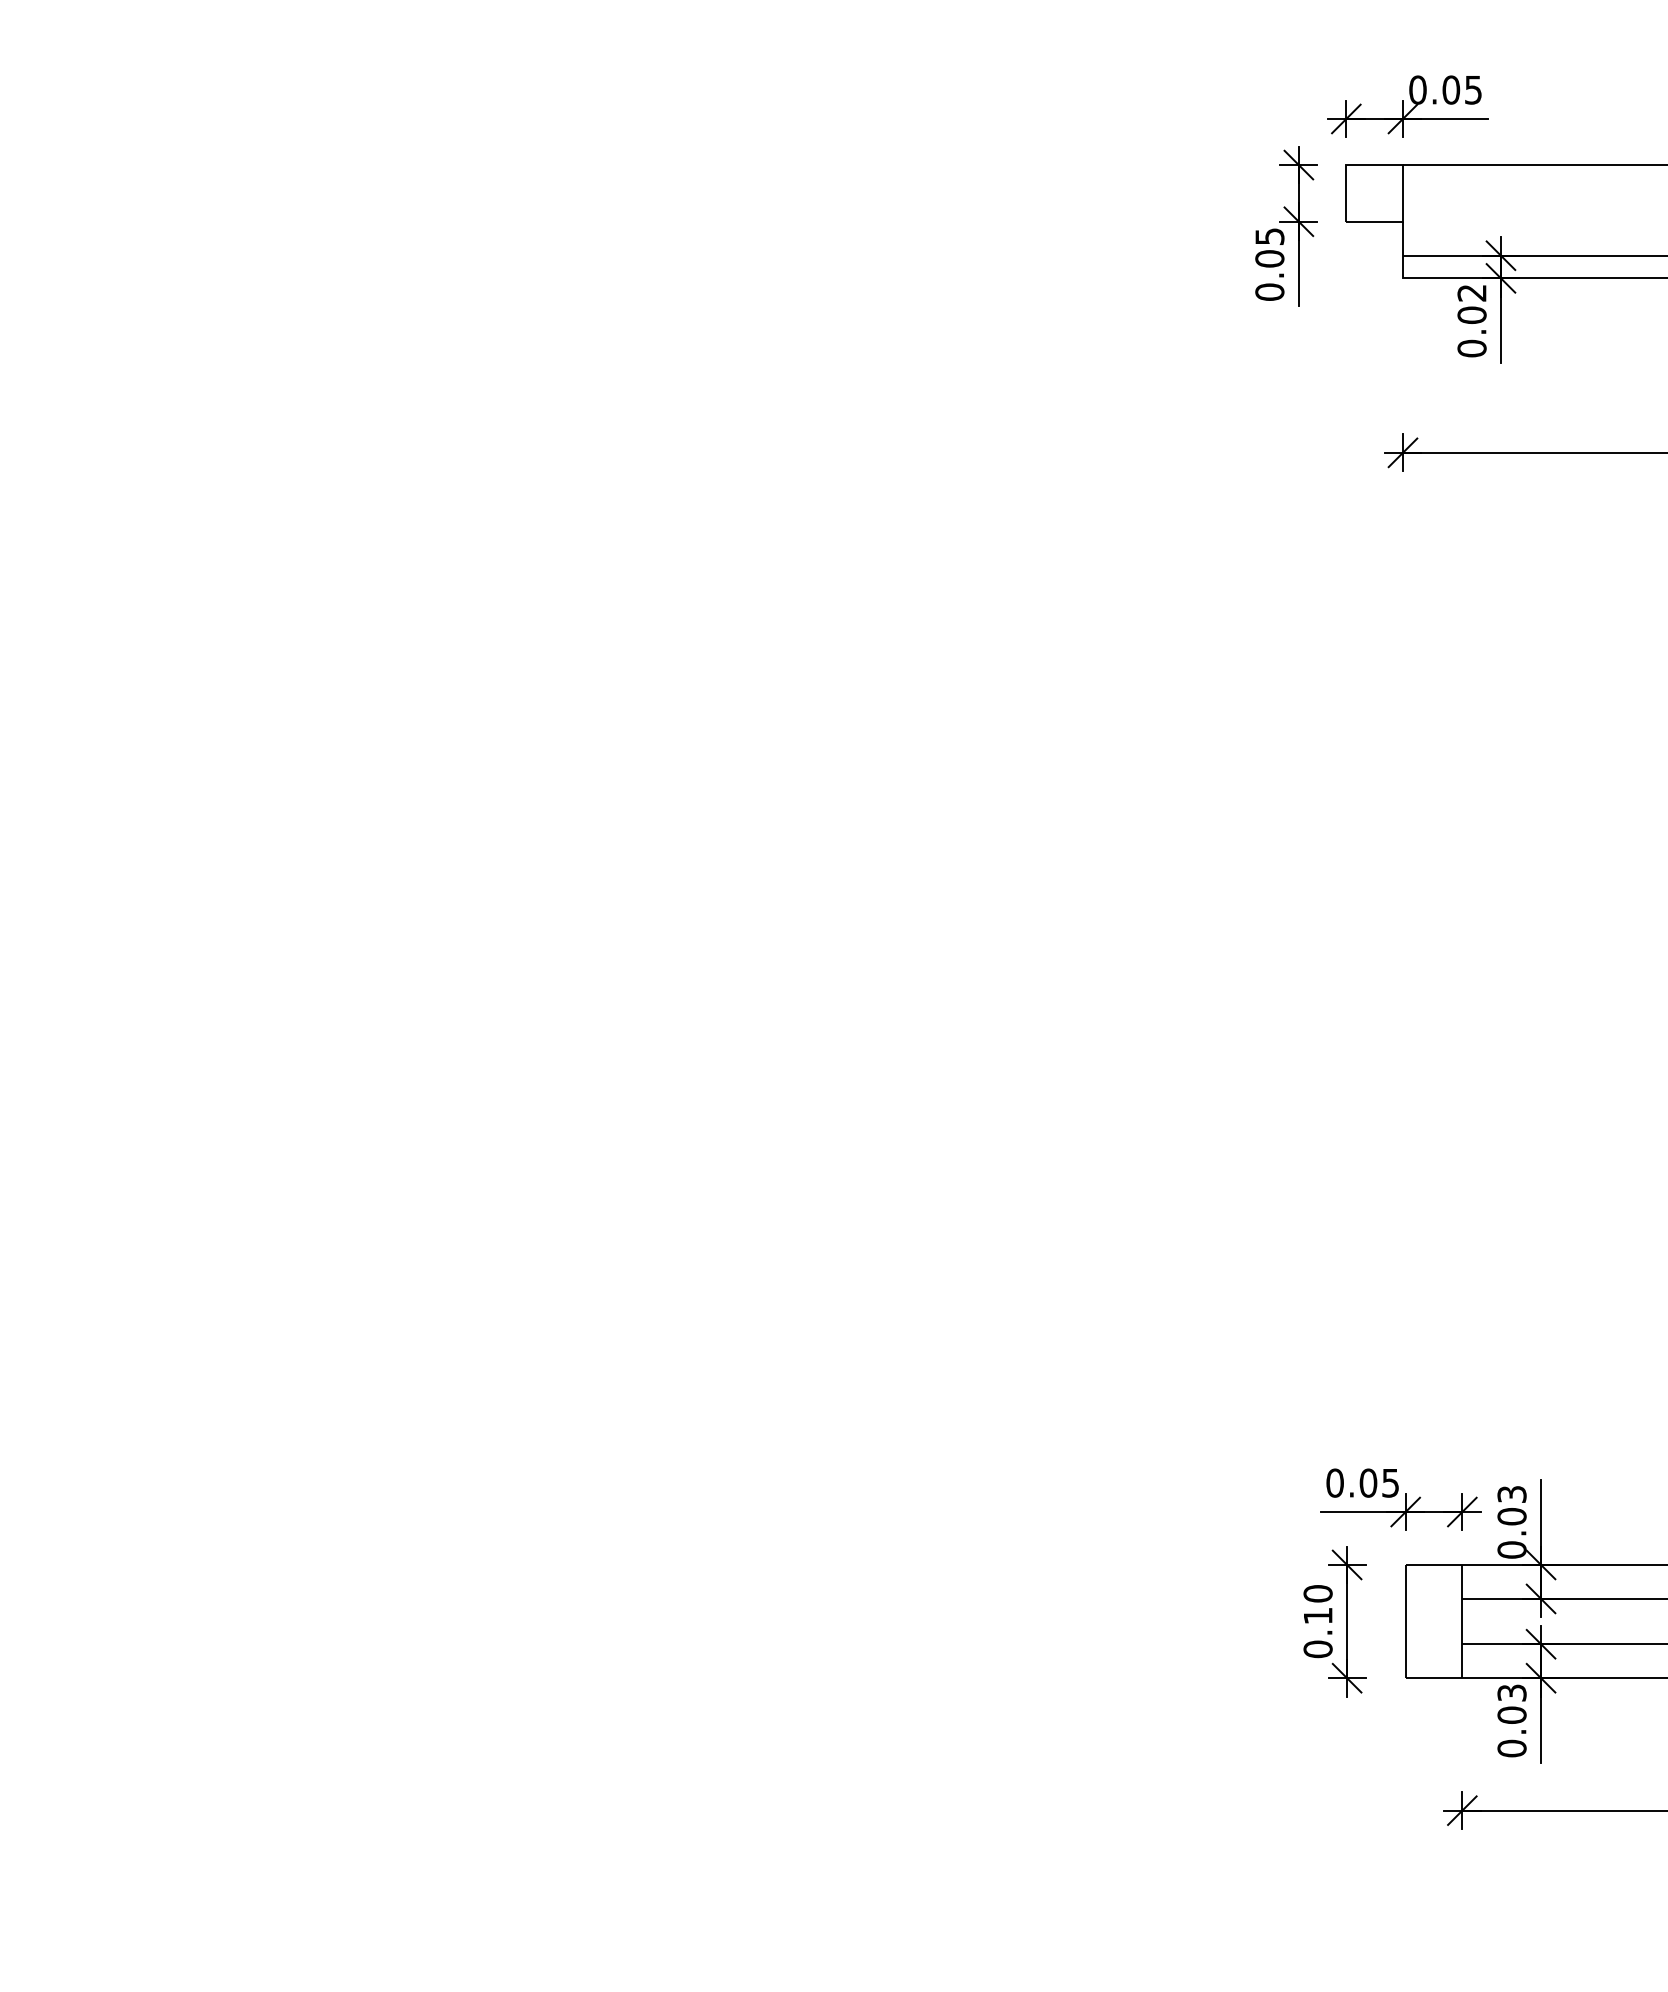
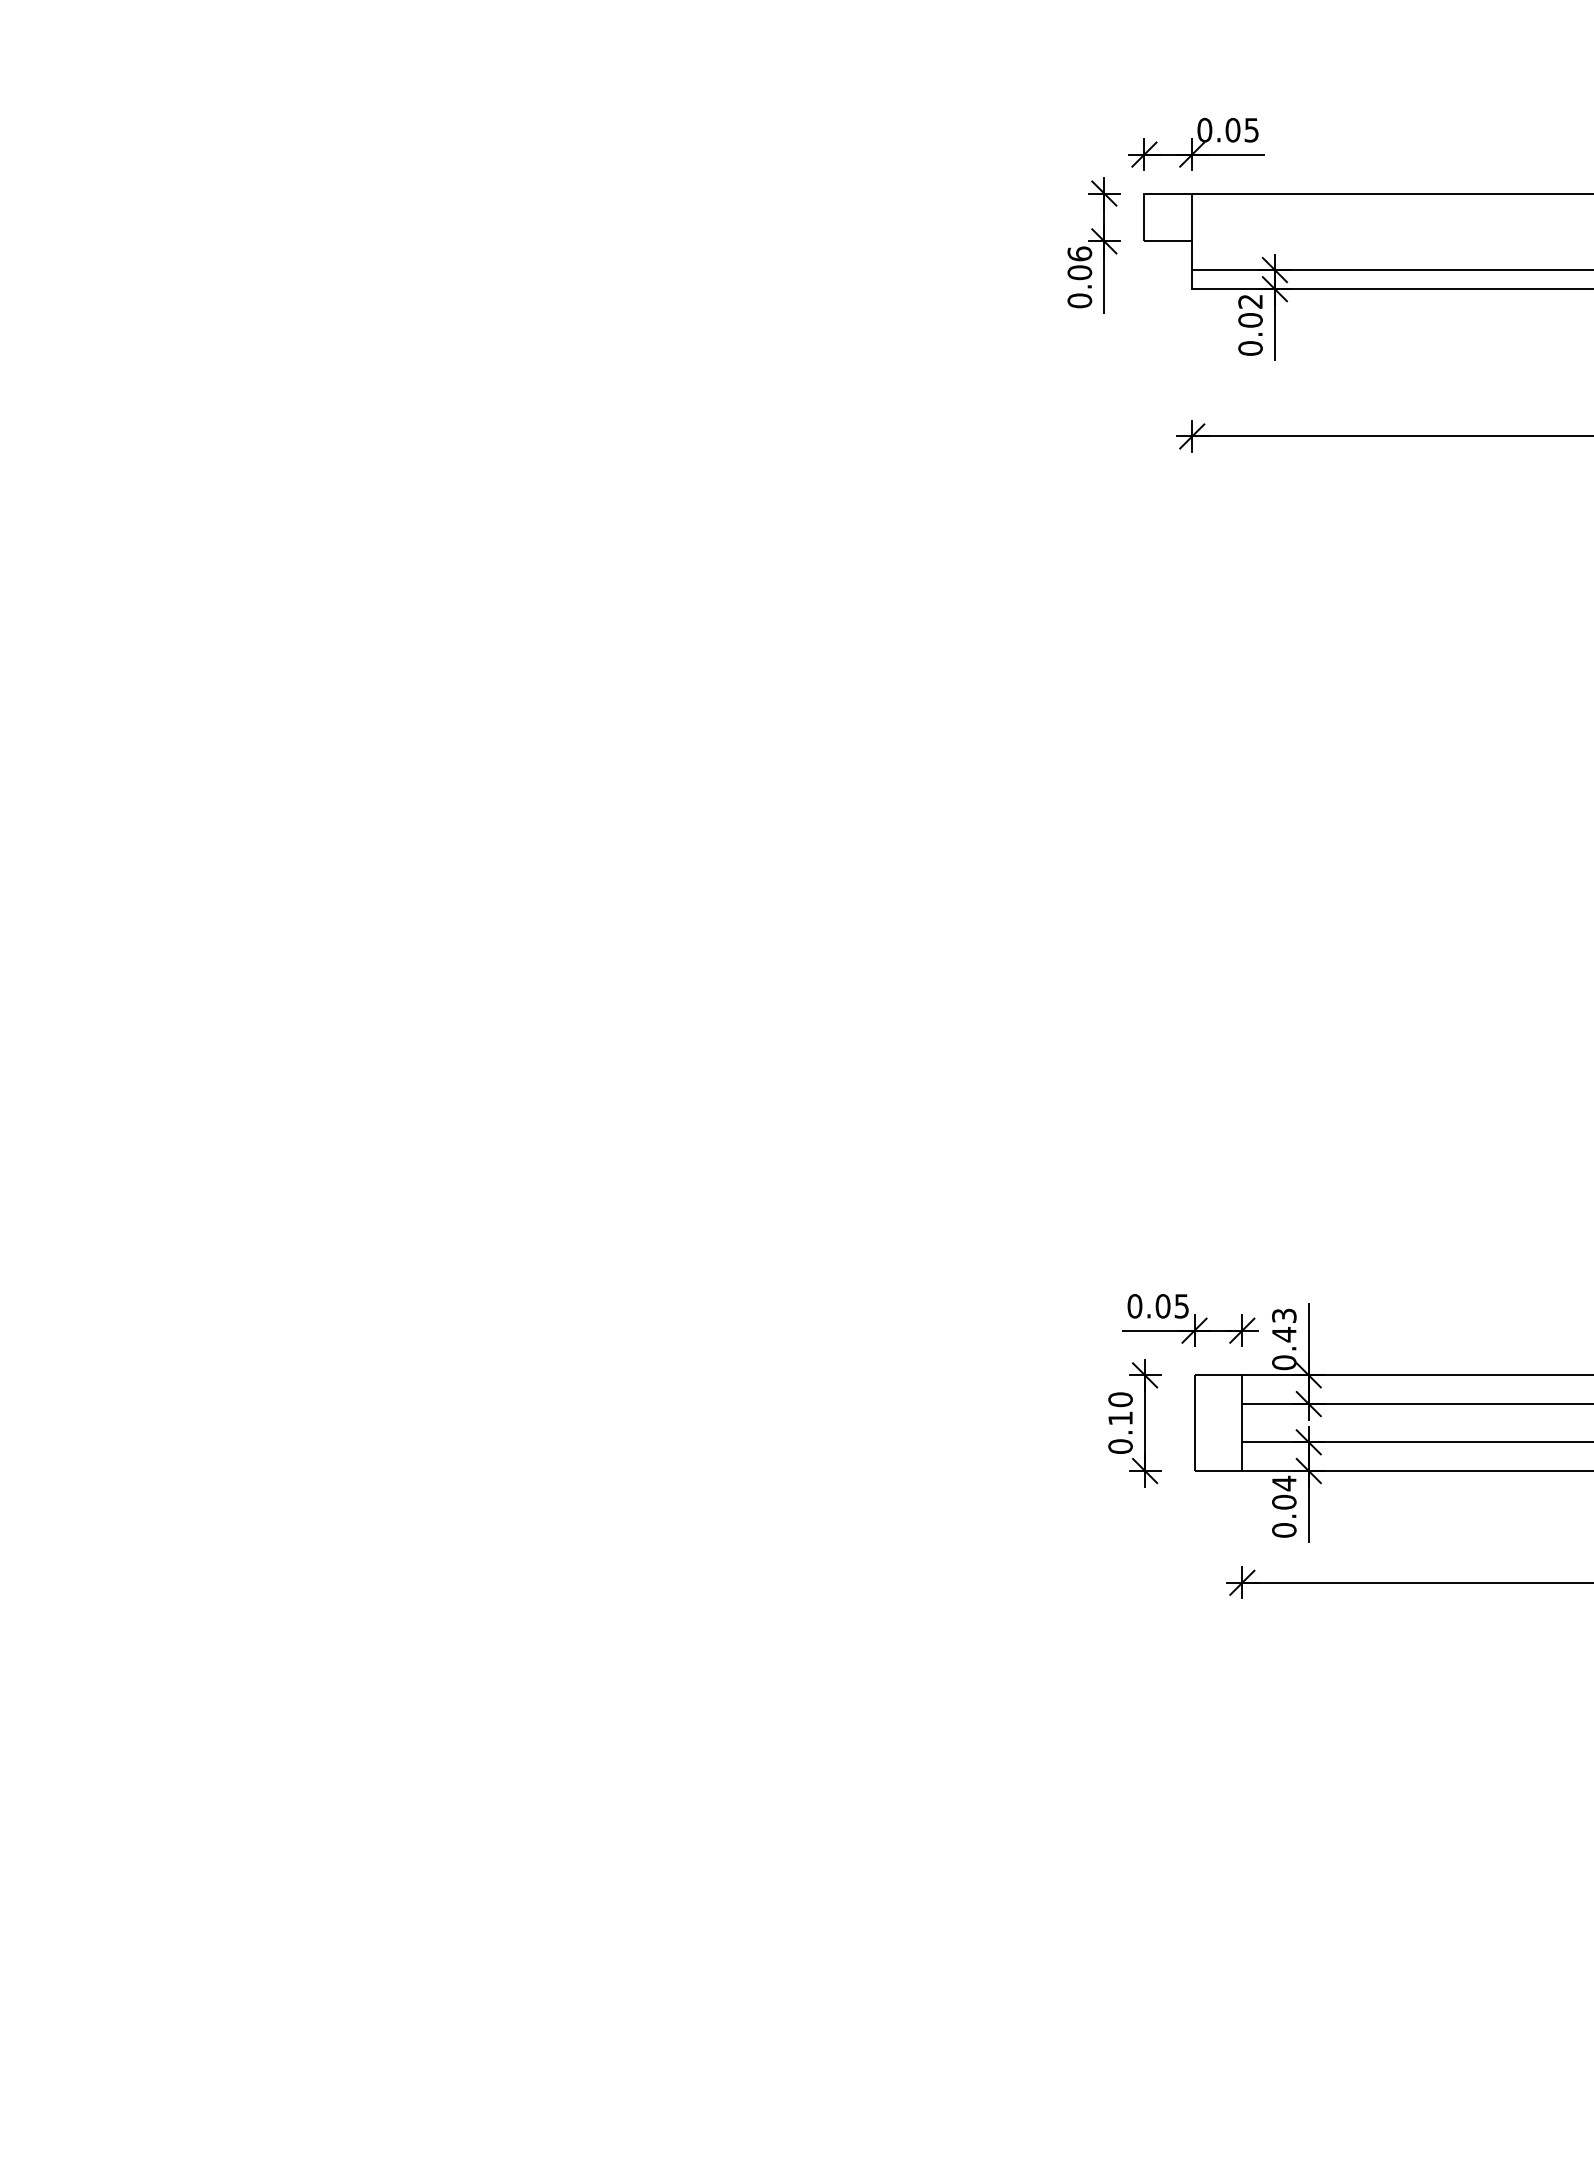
text: (1269, 236) -> (1079, 253), 0.05 -> 0.06
text: (1512, 1516) -> (1284, 1334), 0.03 -> 0.43
text: (1512, 1693) -> (1284, 1483), 0.03 -> 0.04

